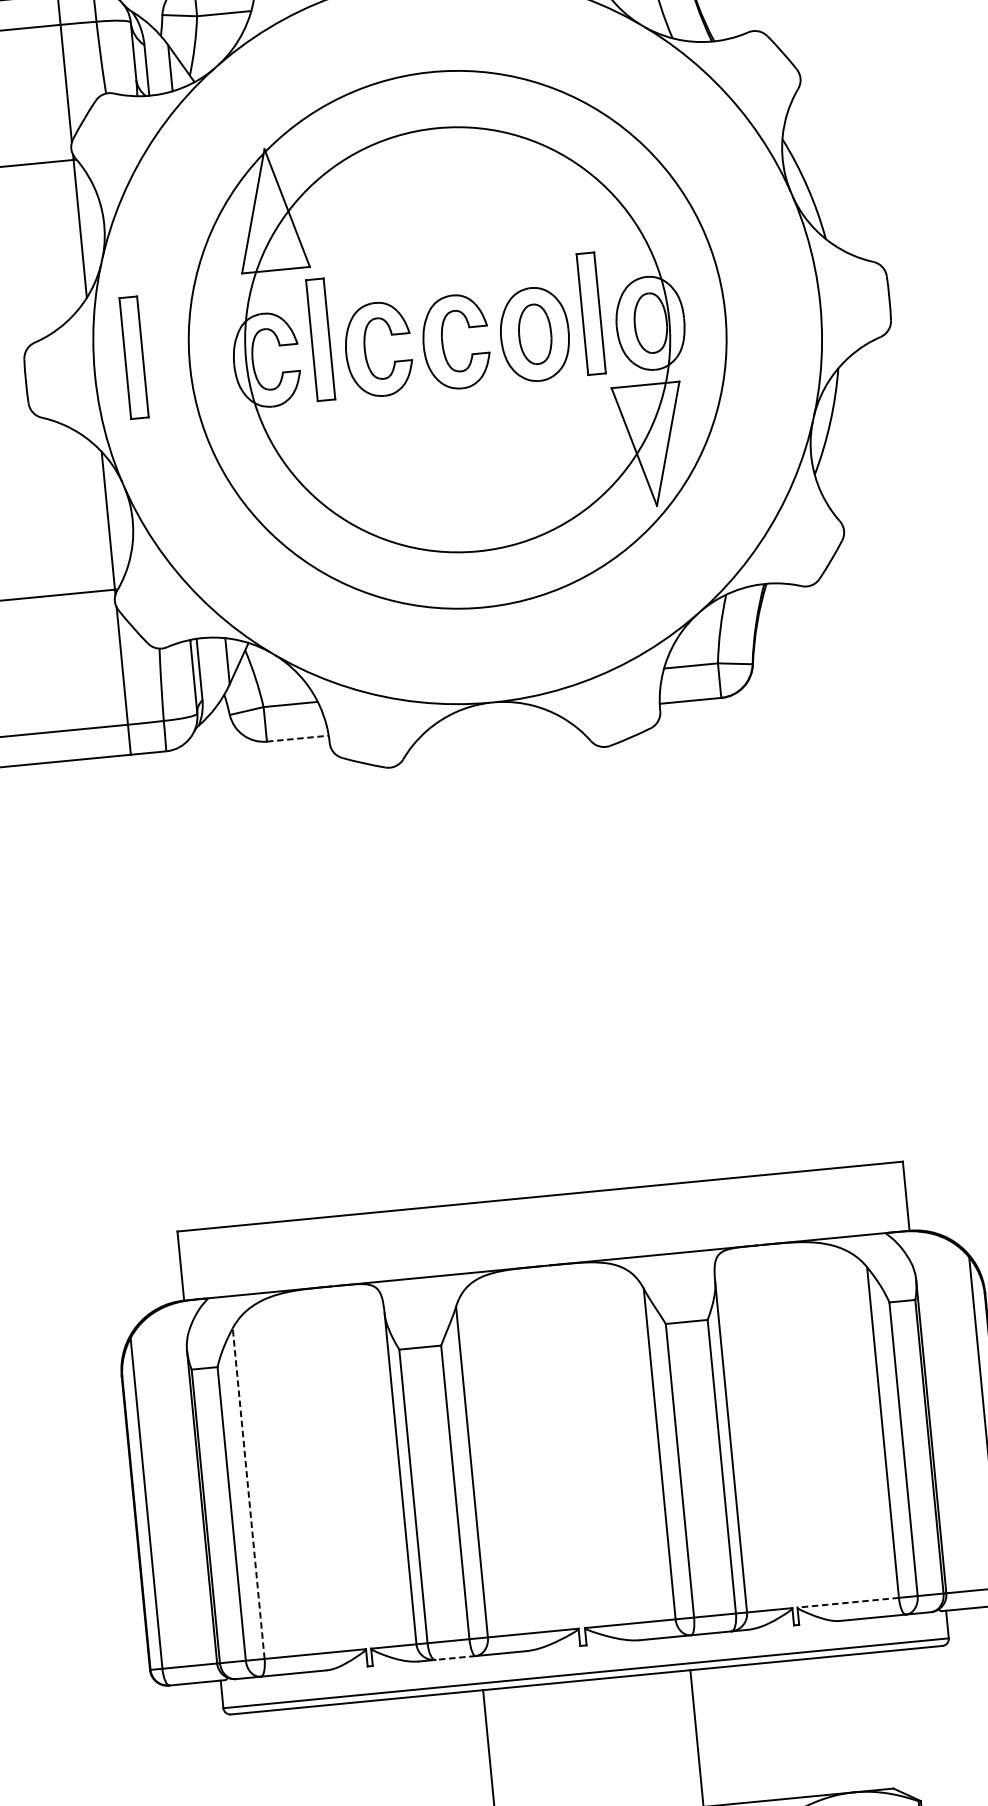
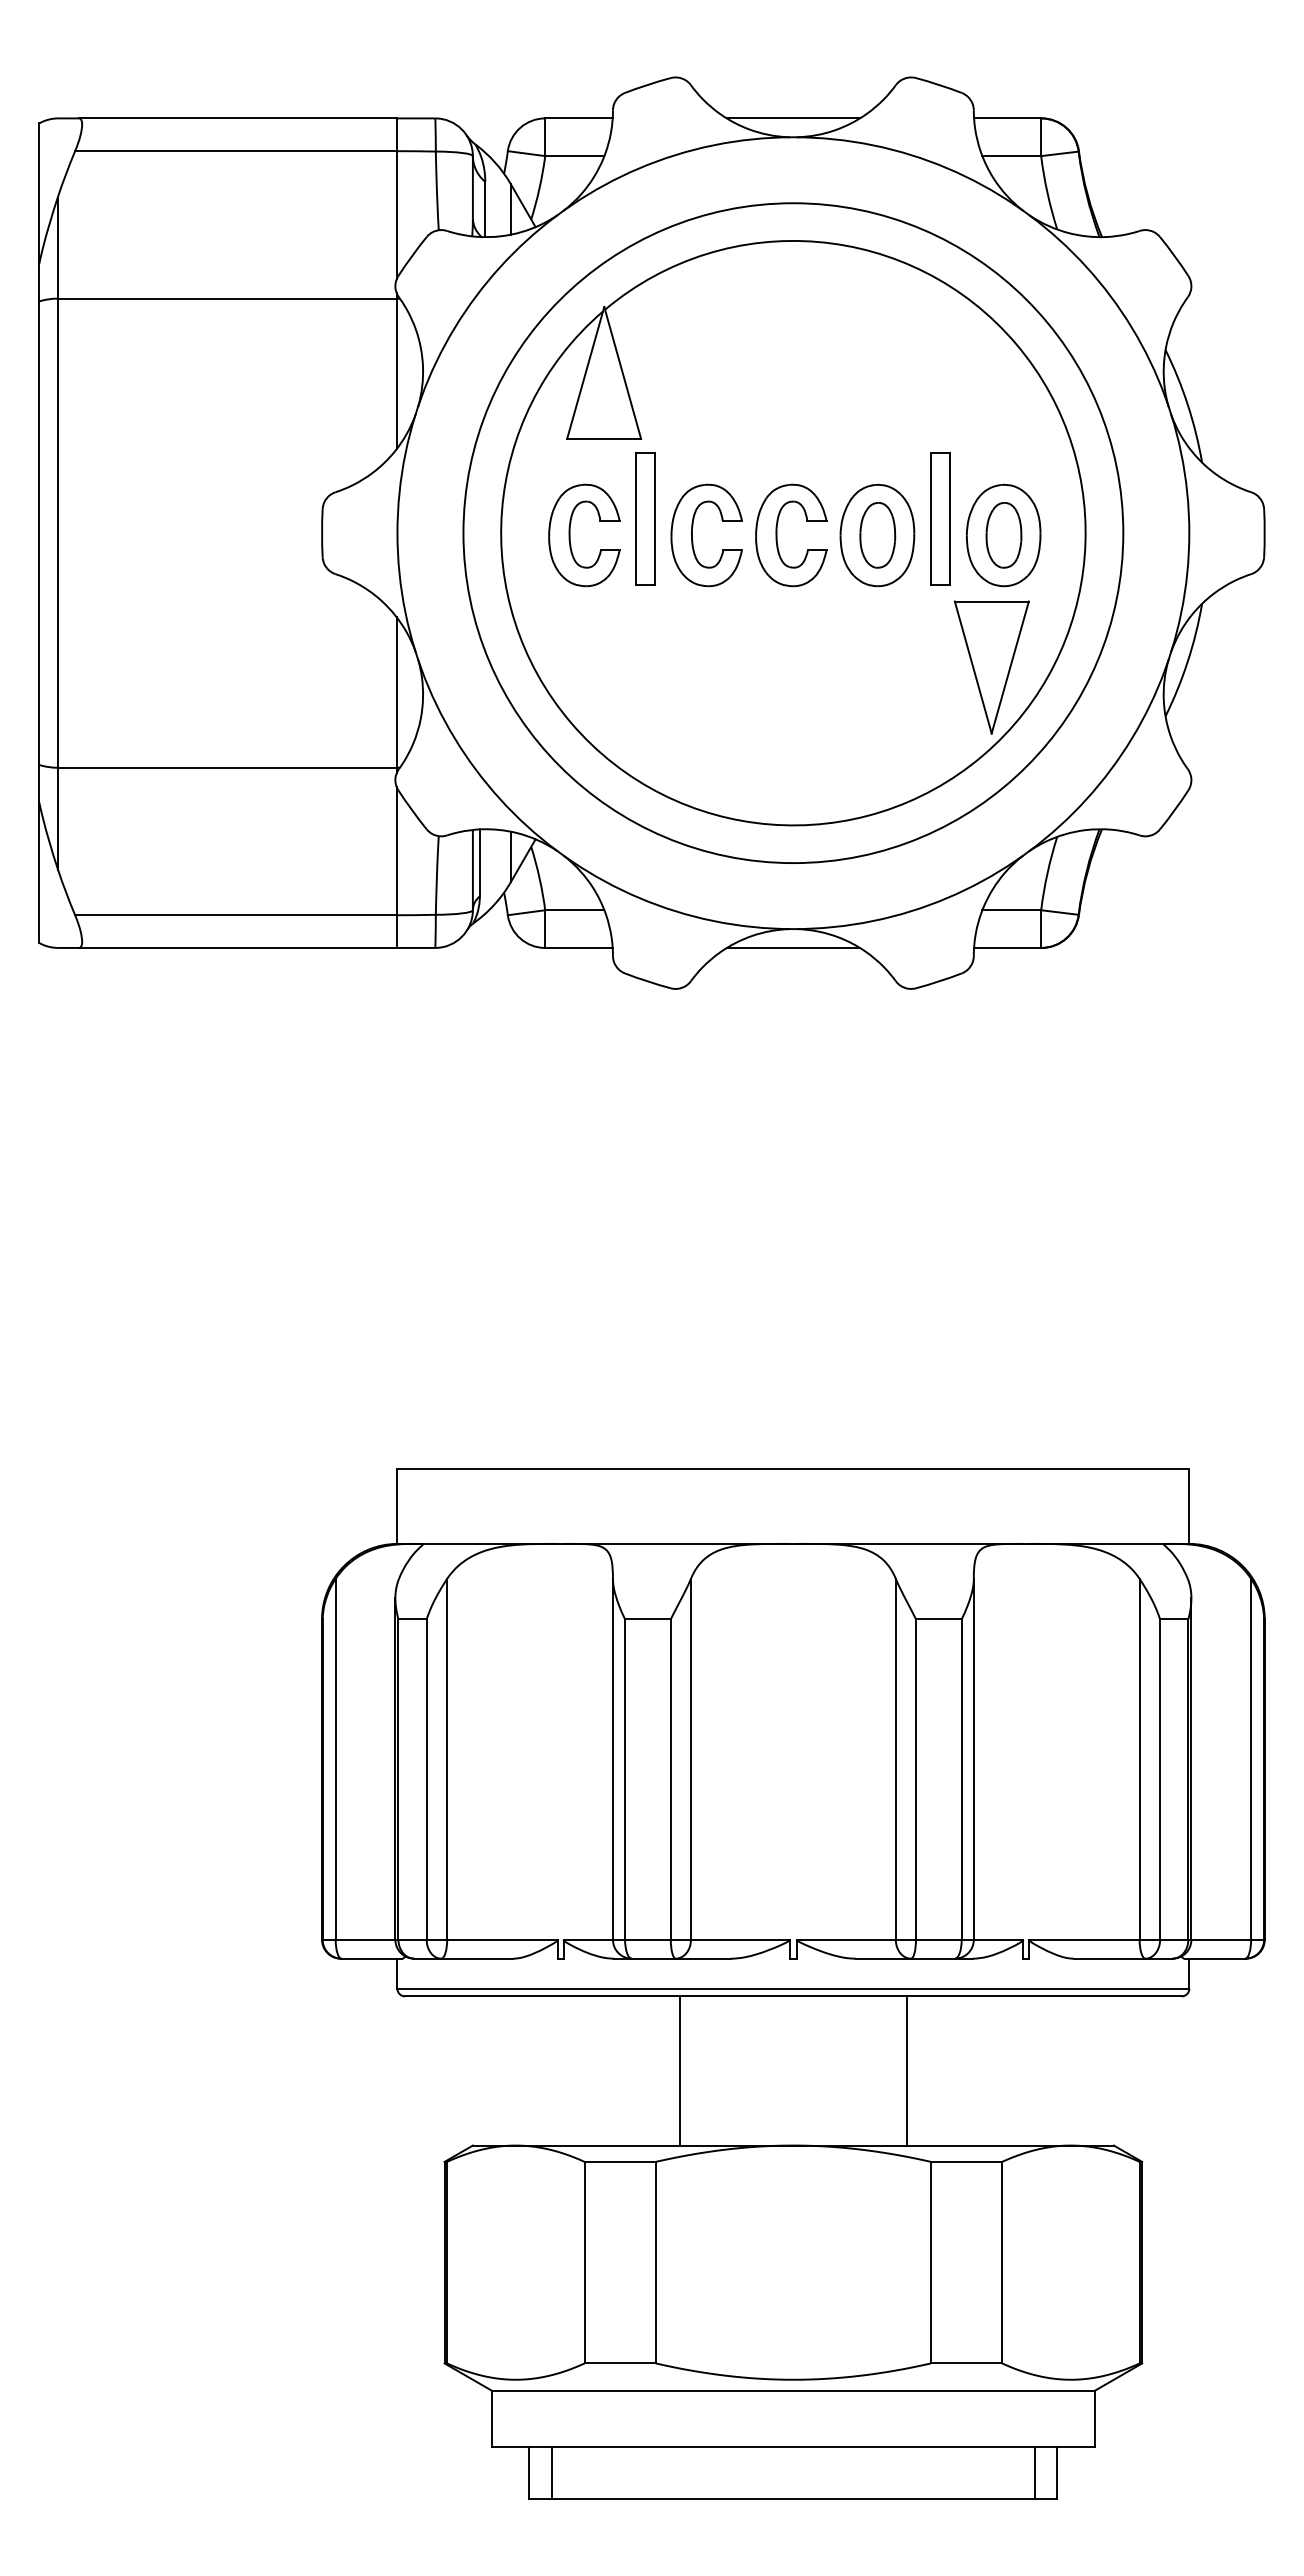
circle: (457, 340) -> (793, 533), size x1.43
part: (134, 357) -> (441, 518), removed
line: (493, 719) -> (792, 947), added
line: (297, 738) -> (578, 947), dashed -> solid
line: (248, 1492) -> (447, 1758), dashed -> solid
line: (847, 1602) -> (1083, 1939), dashed -> solid
line: (455, 1657) -> (653, 1958), dashed -> solid

